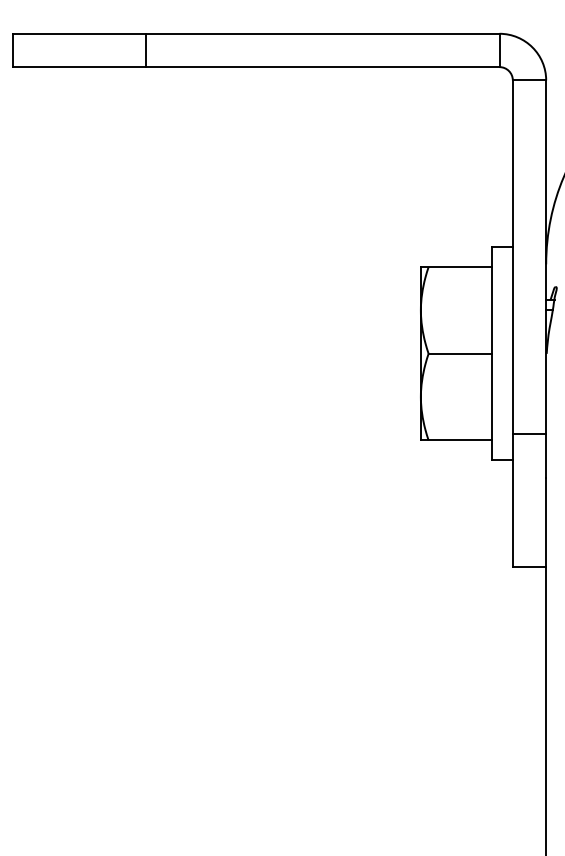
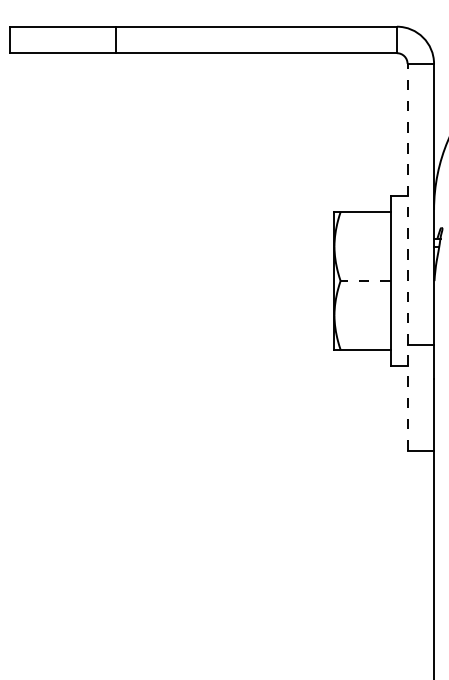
line: (512, 322) -> (407, 256), solid -> dashed
line: (459, 353) -> (365, 280), solid -> dashed

